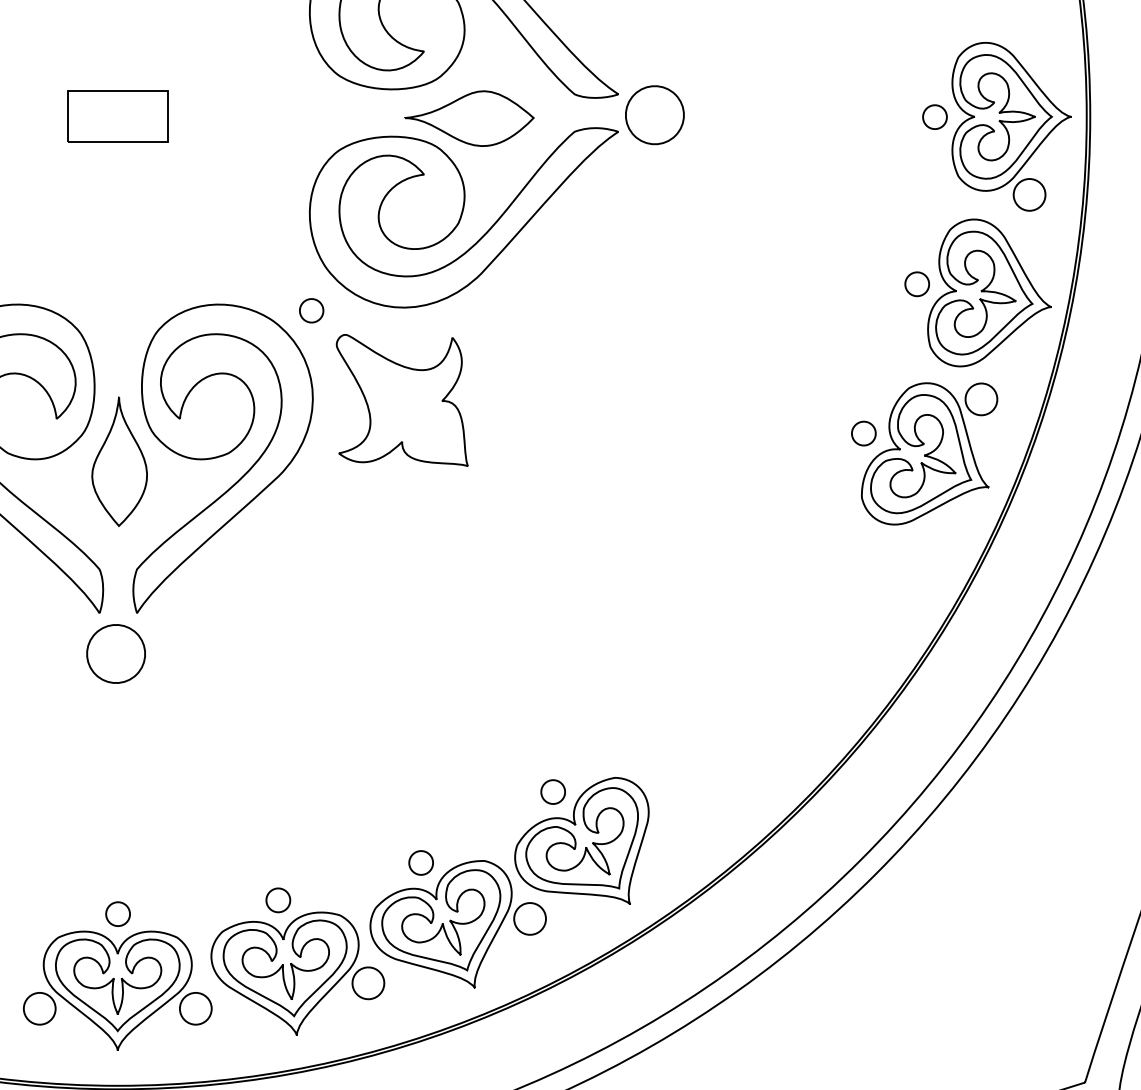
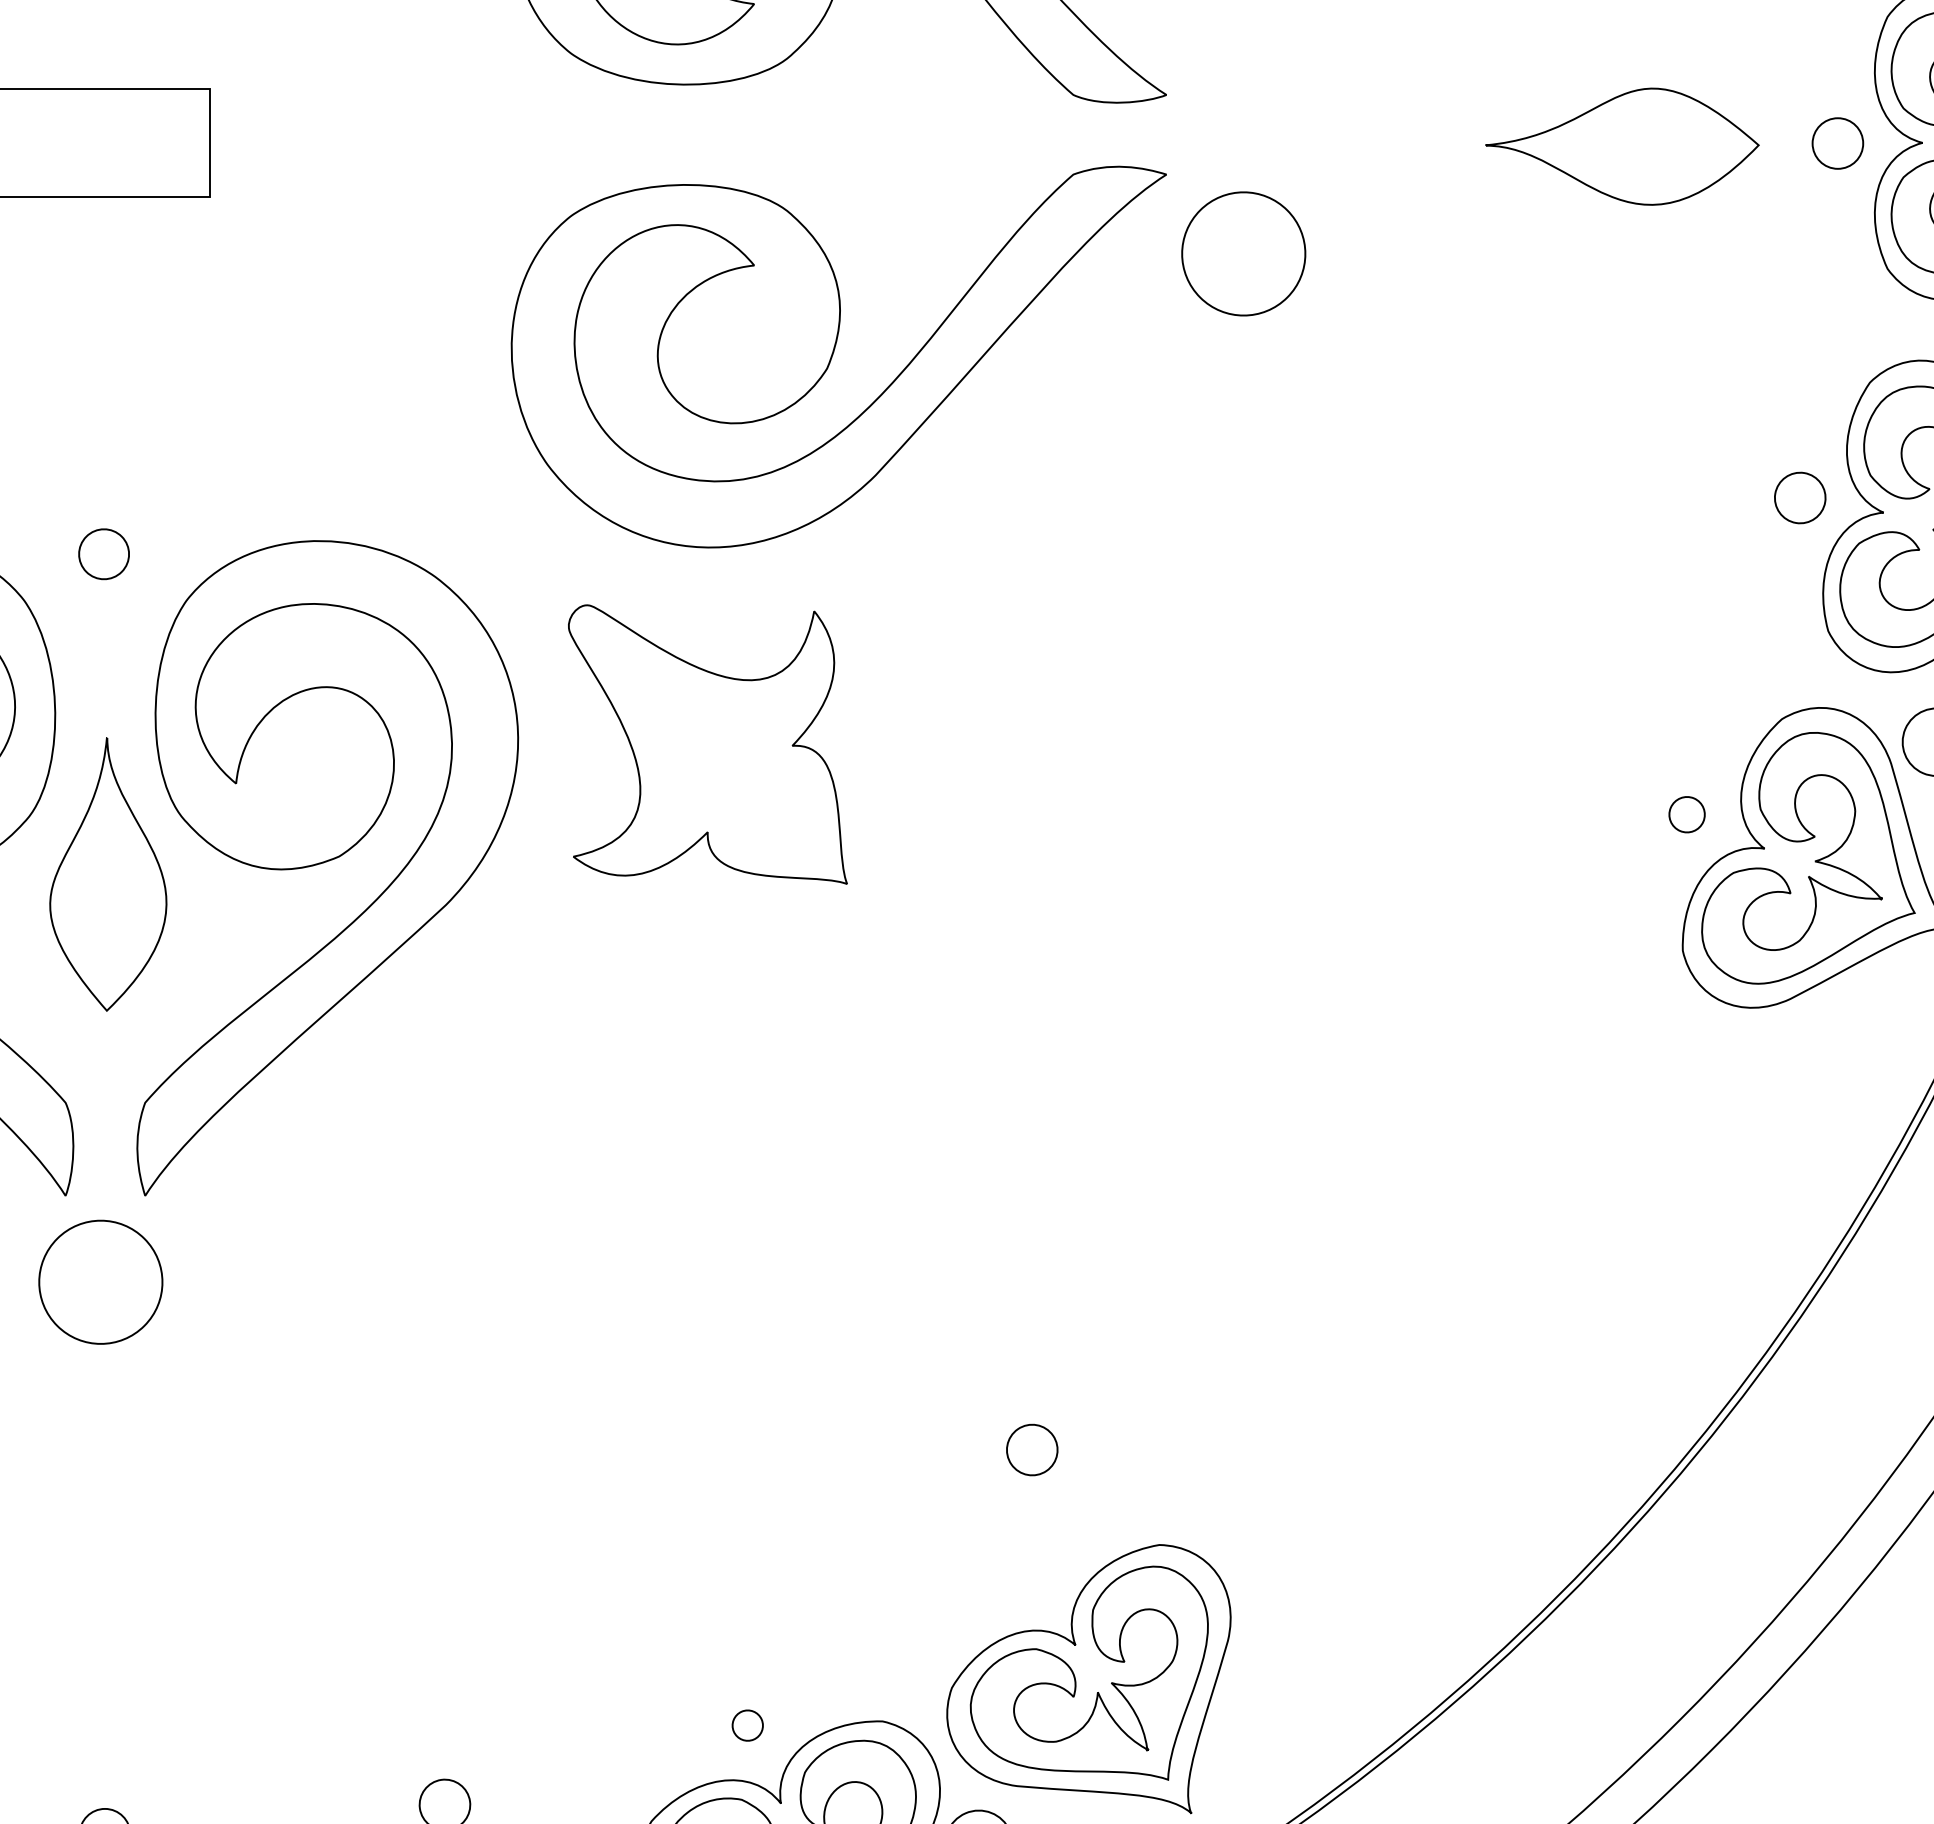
part: (654, 115) -> (1242, 254), moved
part: (469, 118) -> (1622, 146), moved
part: (311, 310) -> (103, 553), moved
part: (863, 433) -> (1686, 814), size x0.7
part: (552, 791) -> (1030, 1448), moved
part: (420, 862) -> (746, 1724), size x0.6

